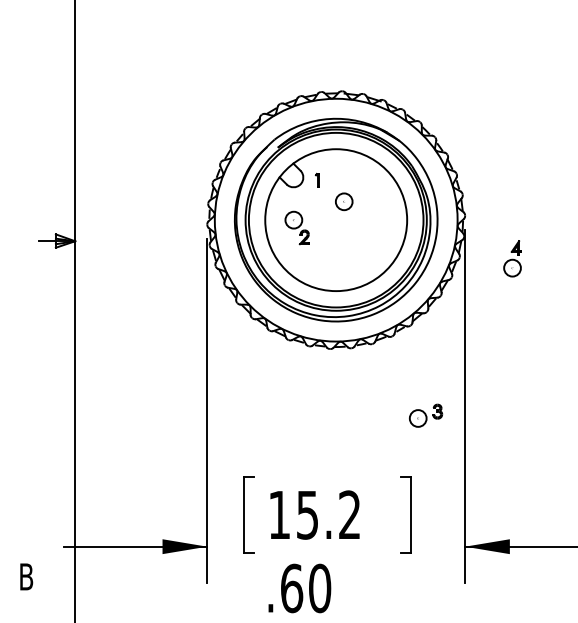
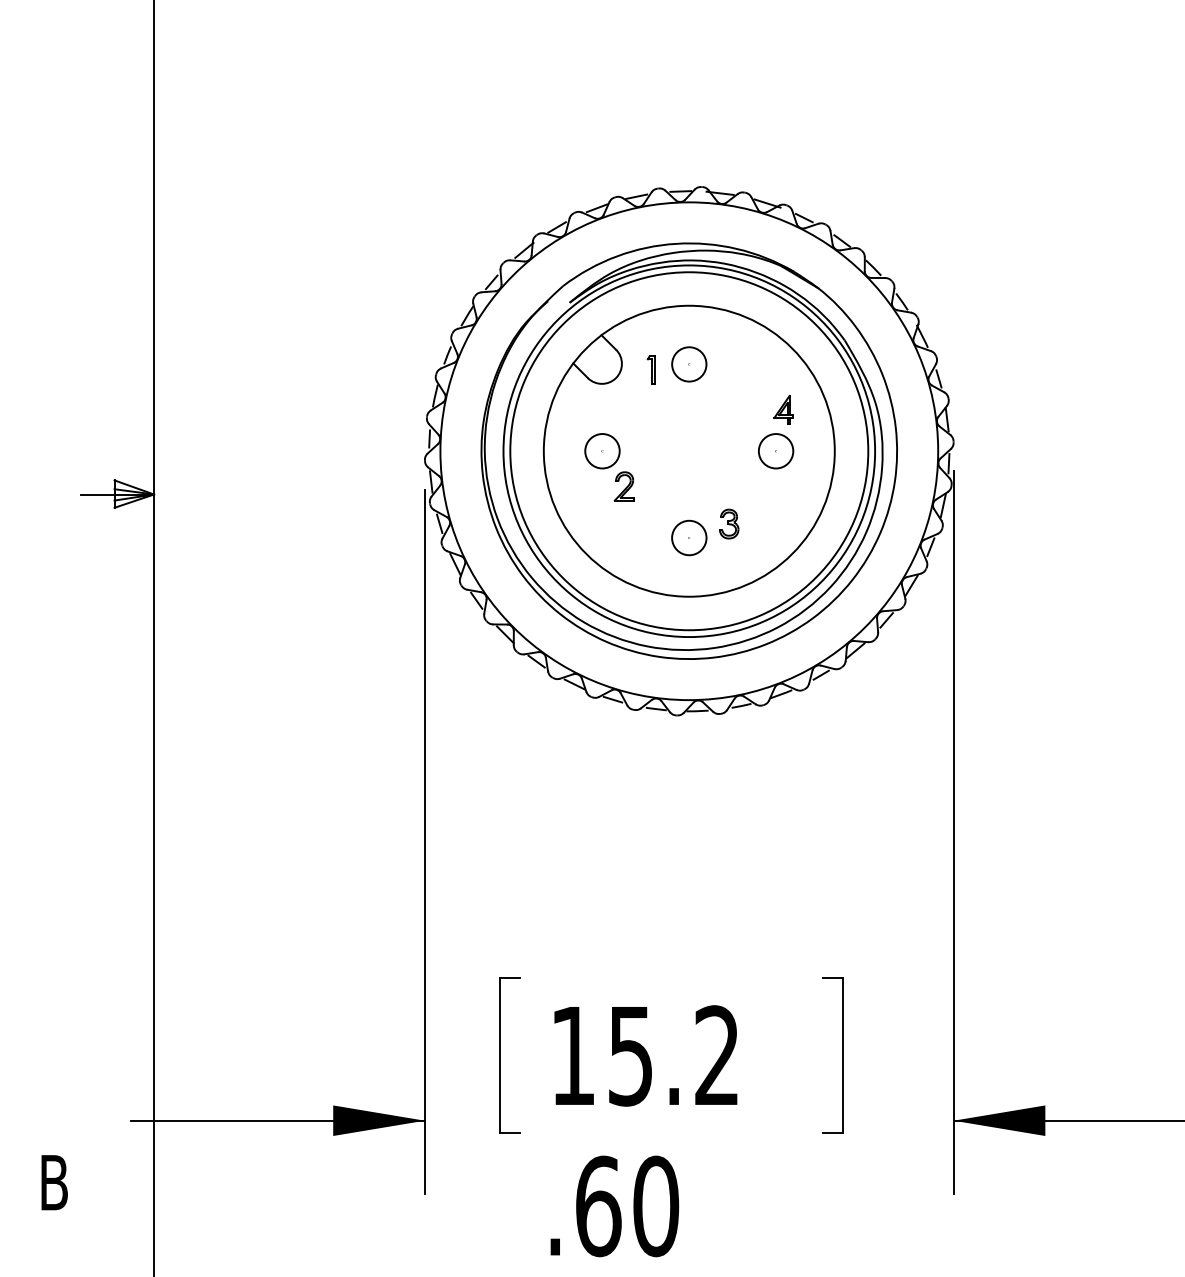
part: (344, 201) -> (689, 363), moved
part: (512, 258) -> (776, 431), moved
part: (425, 415) -> (704, 531), moved

